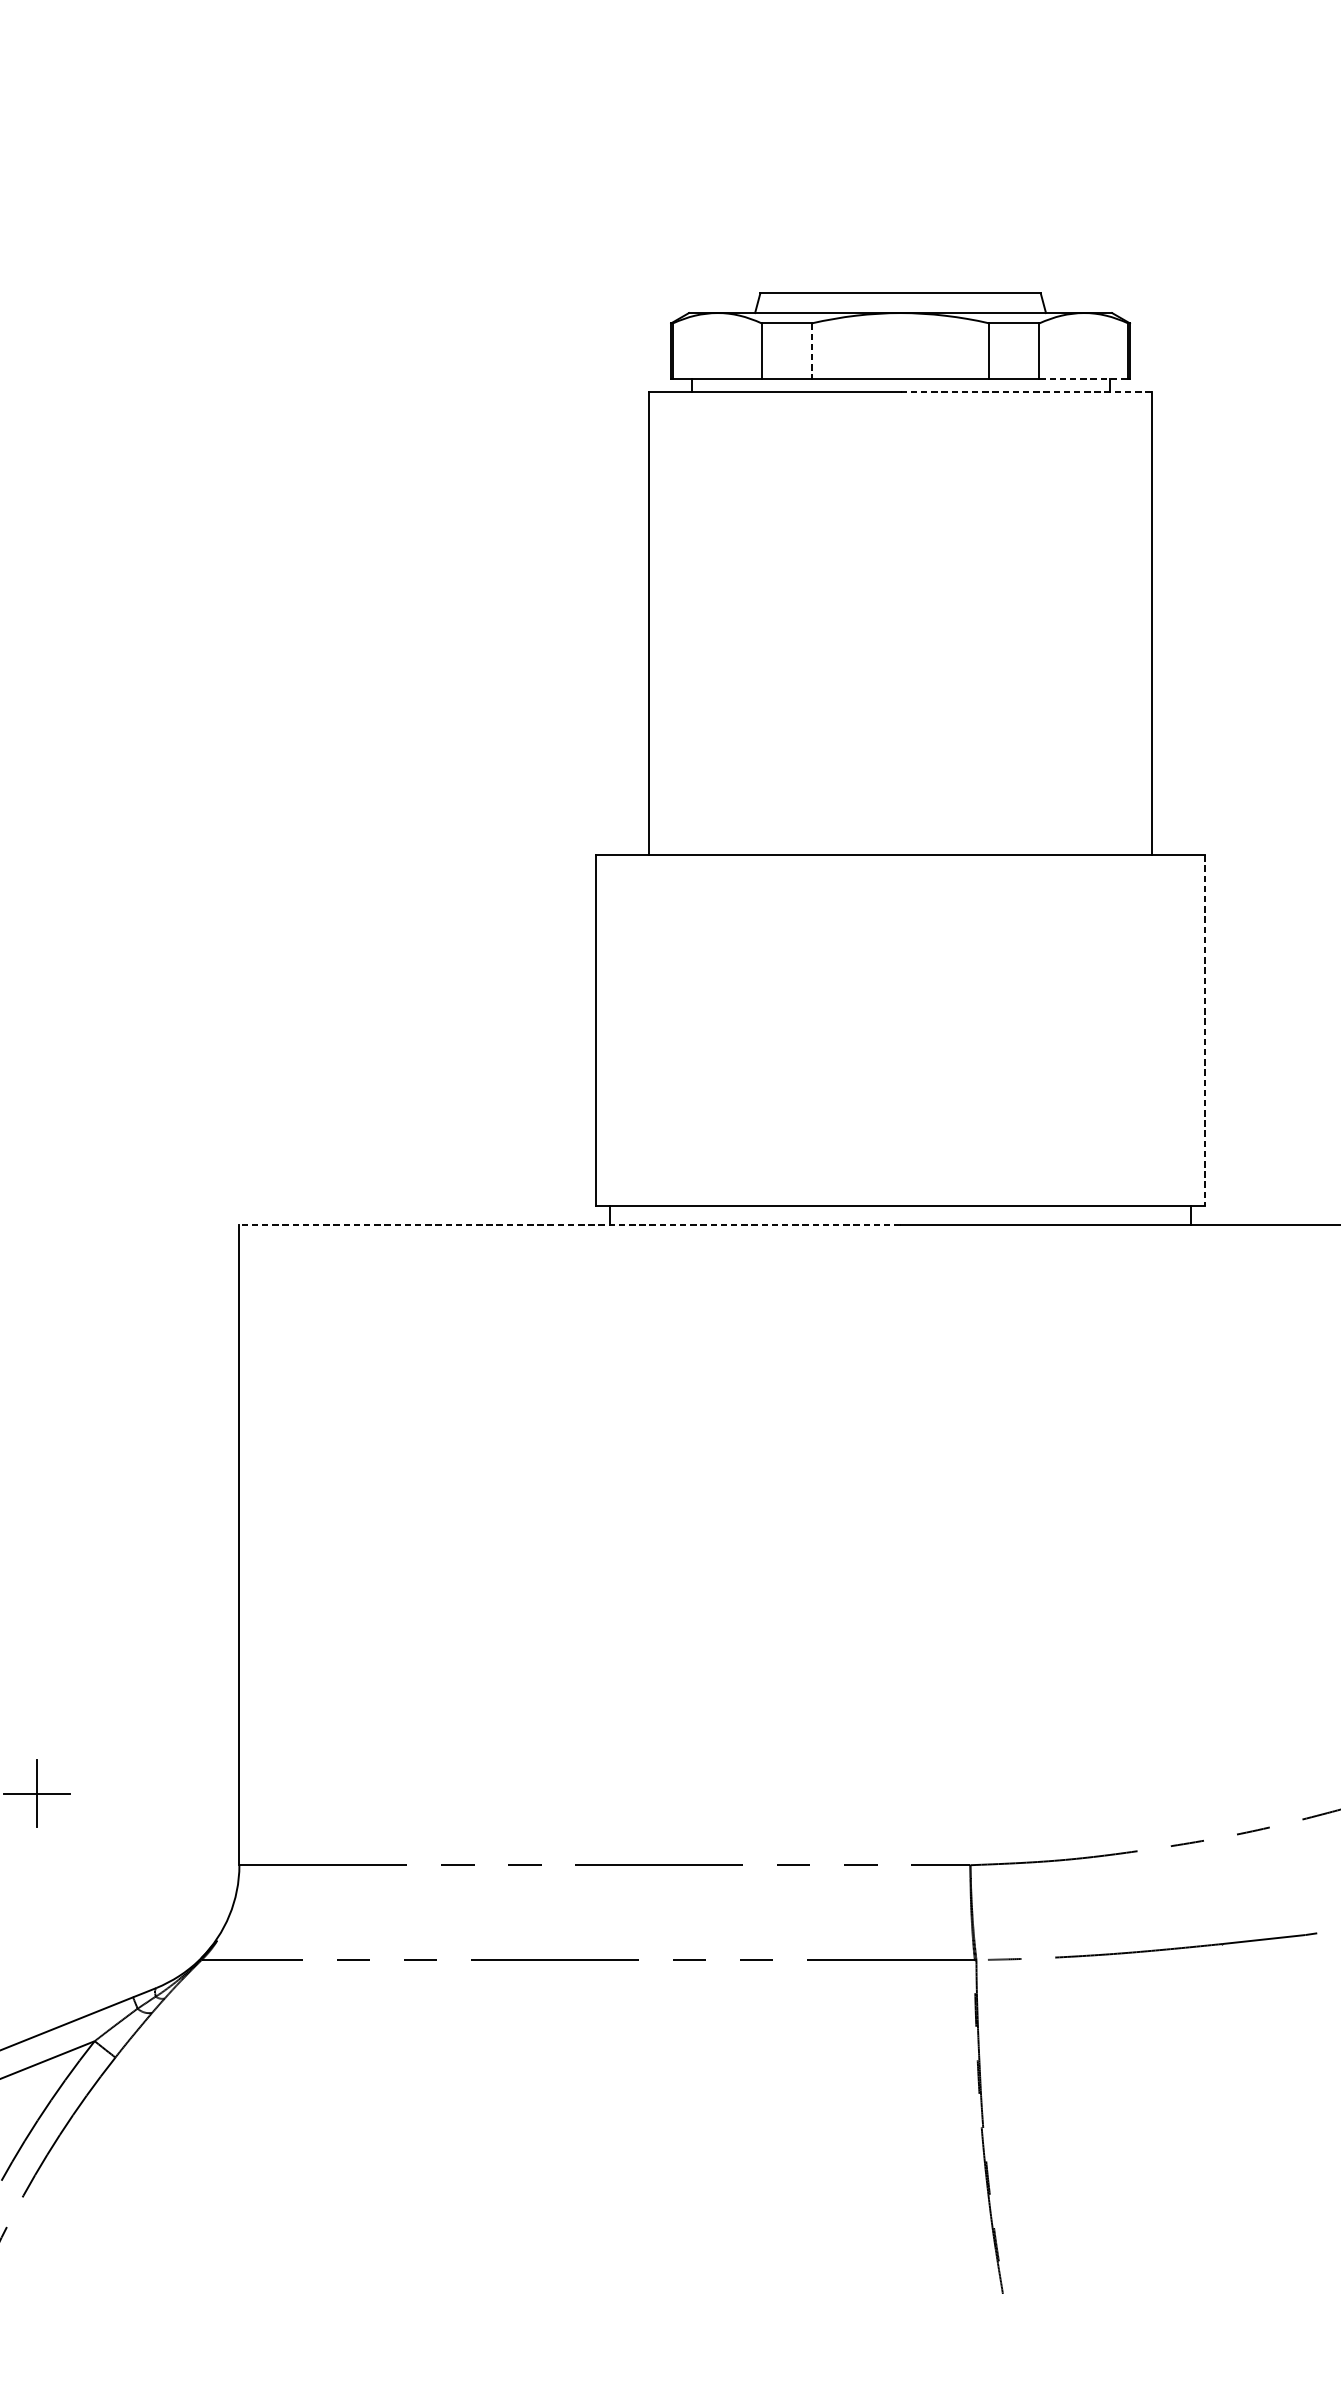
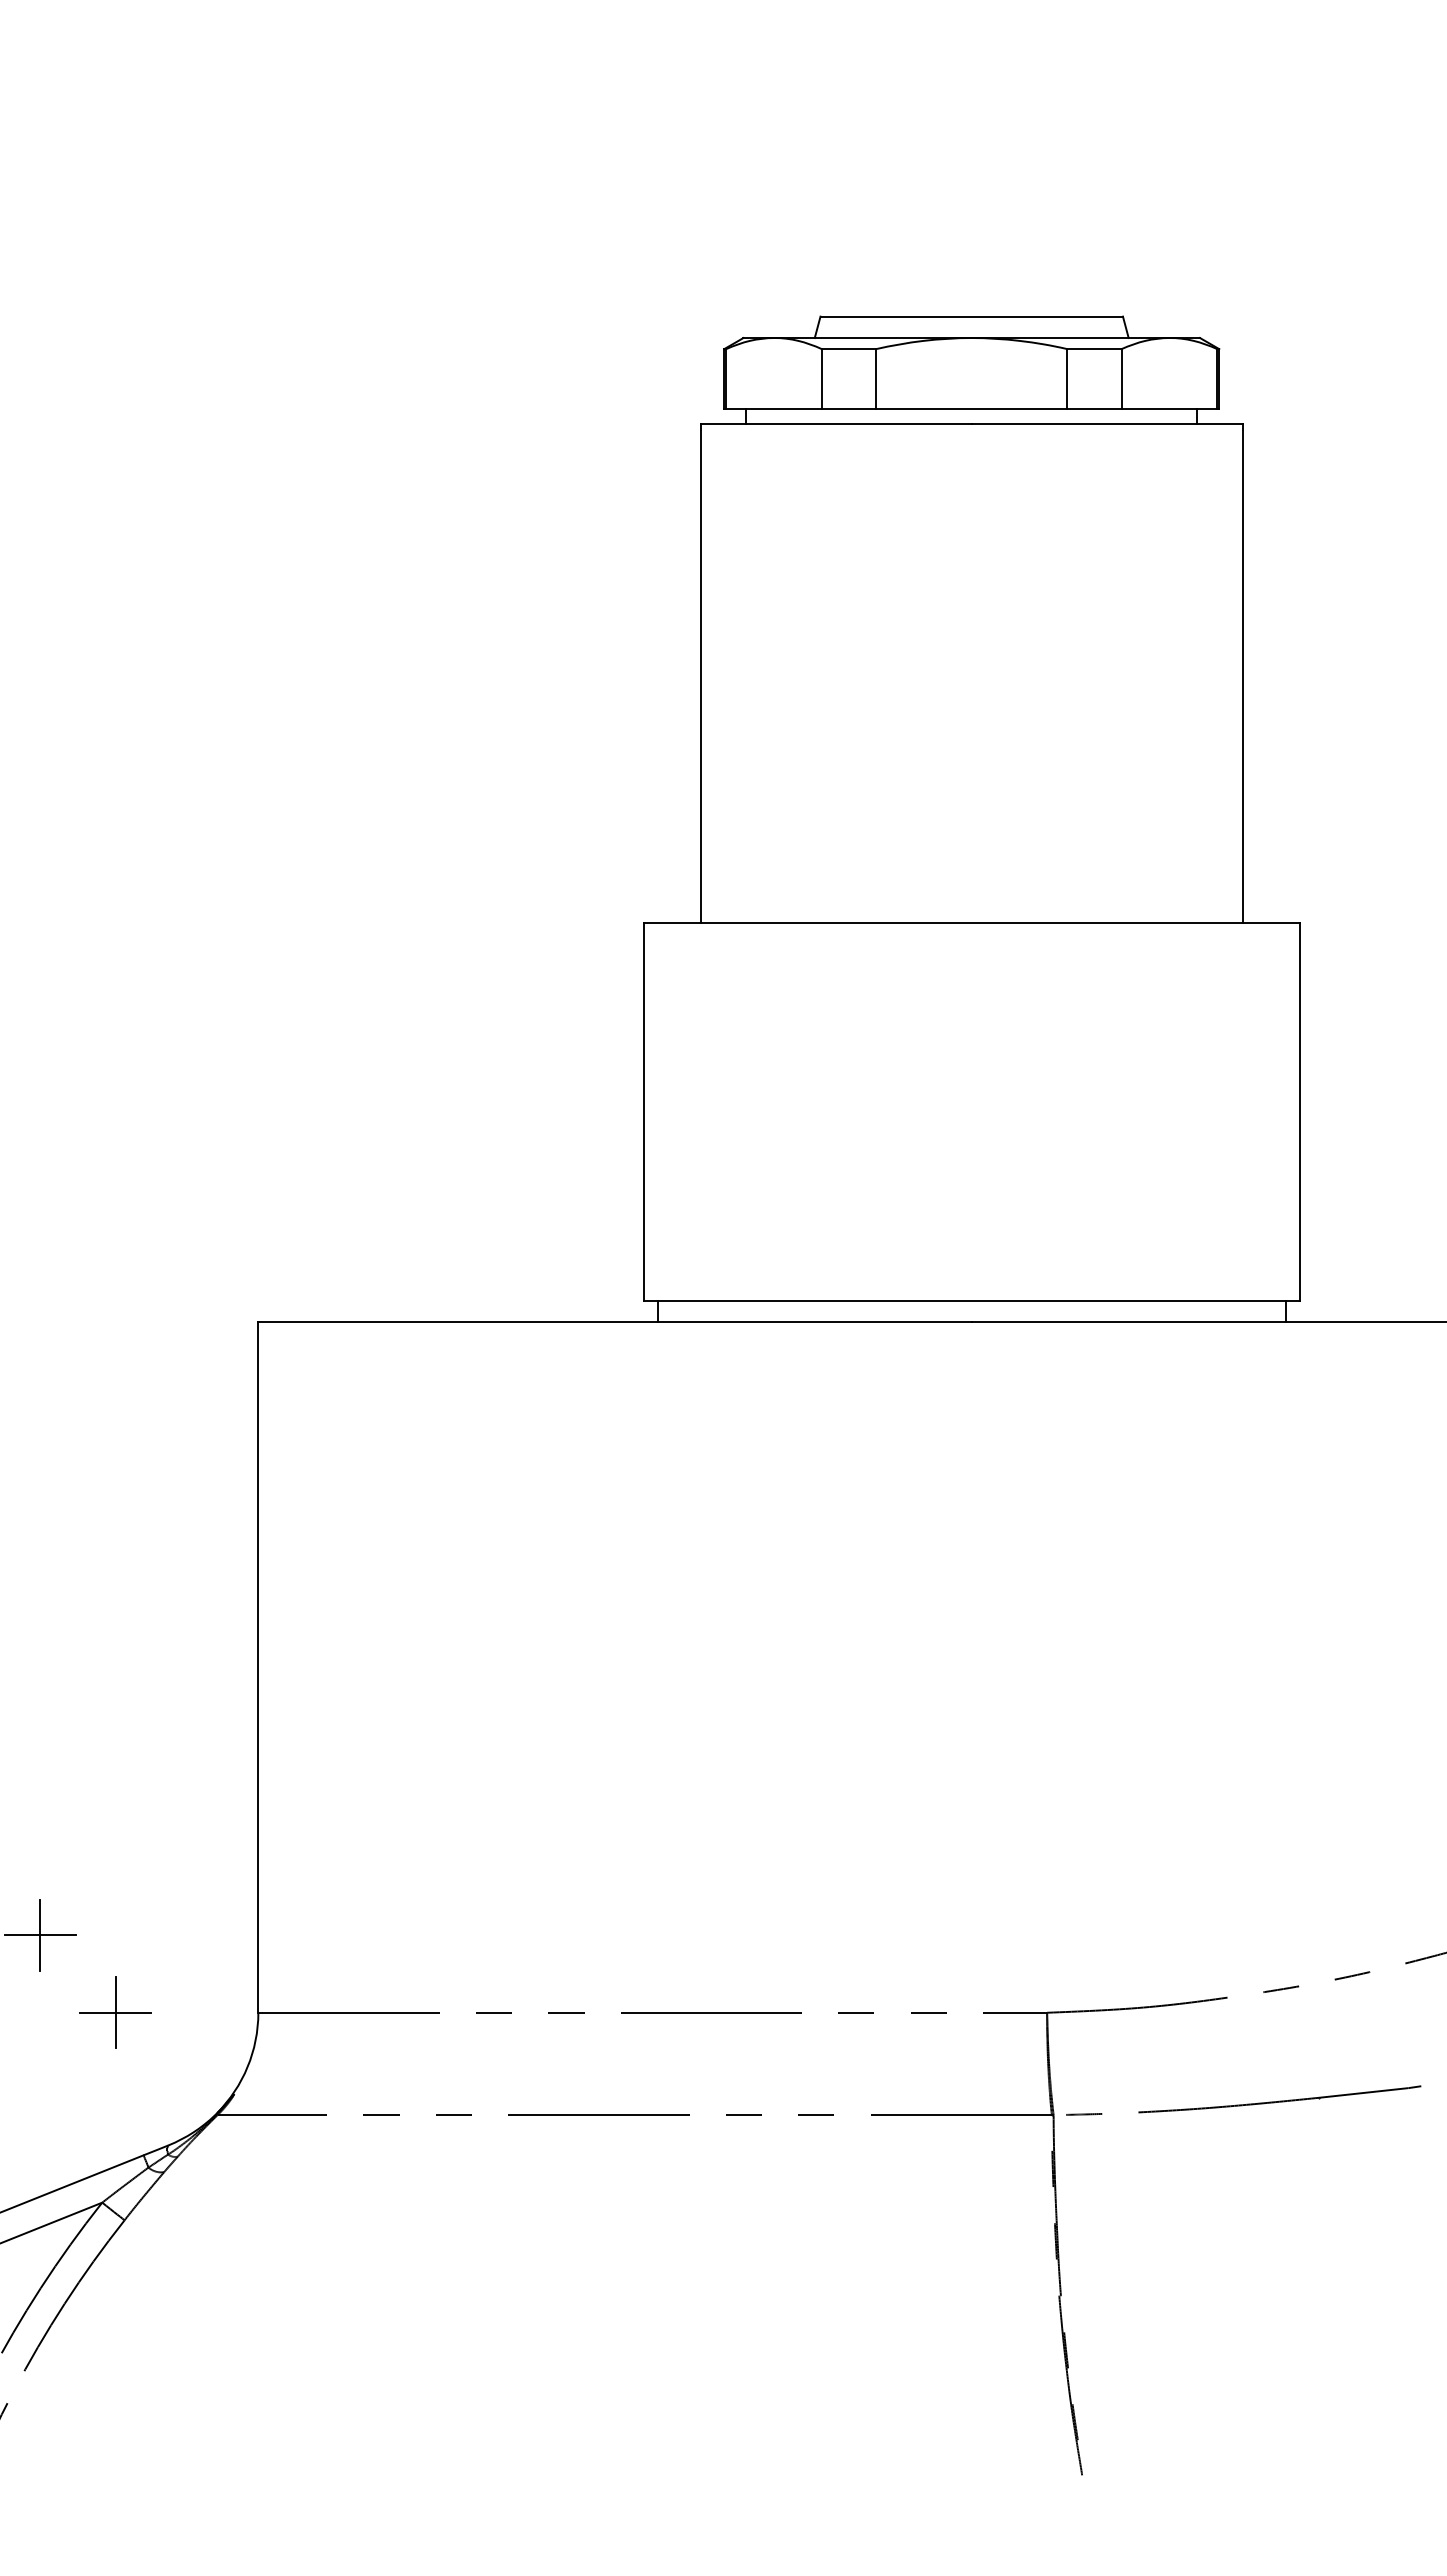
line: (812, 351) -> (876, 379), dashed -> solid
line: (1083, 379) -> (1169, 409), dashed -> solid
line: (1026, 392) -> (1107, 423), dashed -> solid
line: (1204, 1030) -> (1299, 1112), dashed -> solid
line: (570, 1225) -> (615, 1322), dashed -> solid
part: (107, 1864) -> (115, 2012), added

